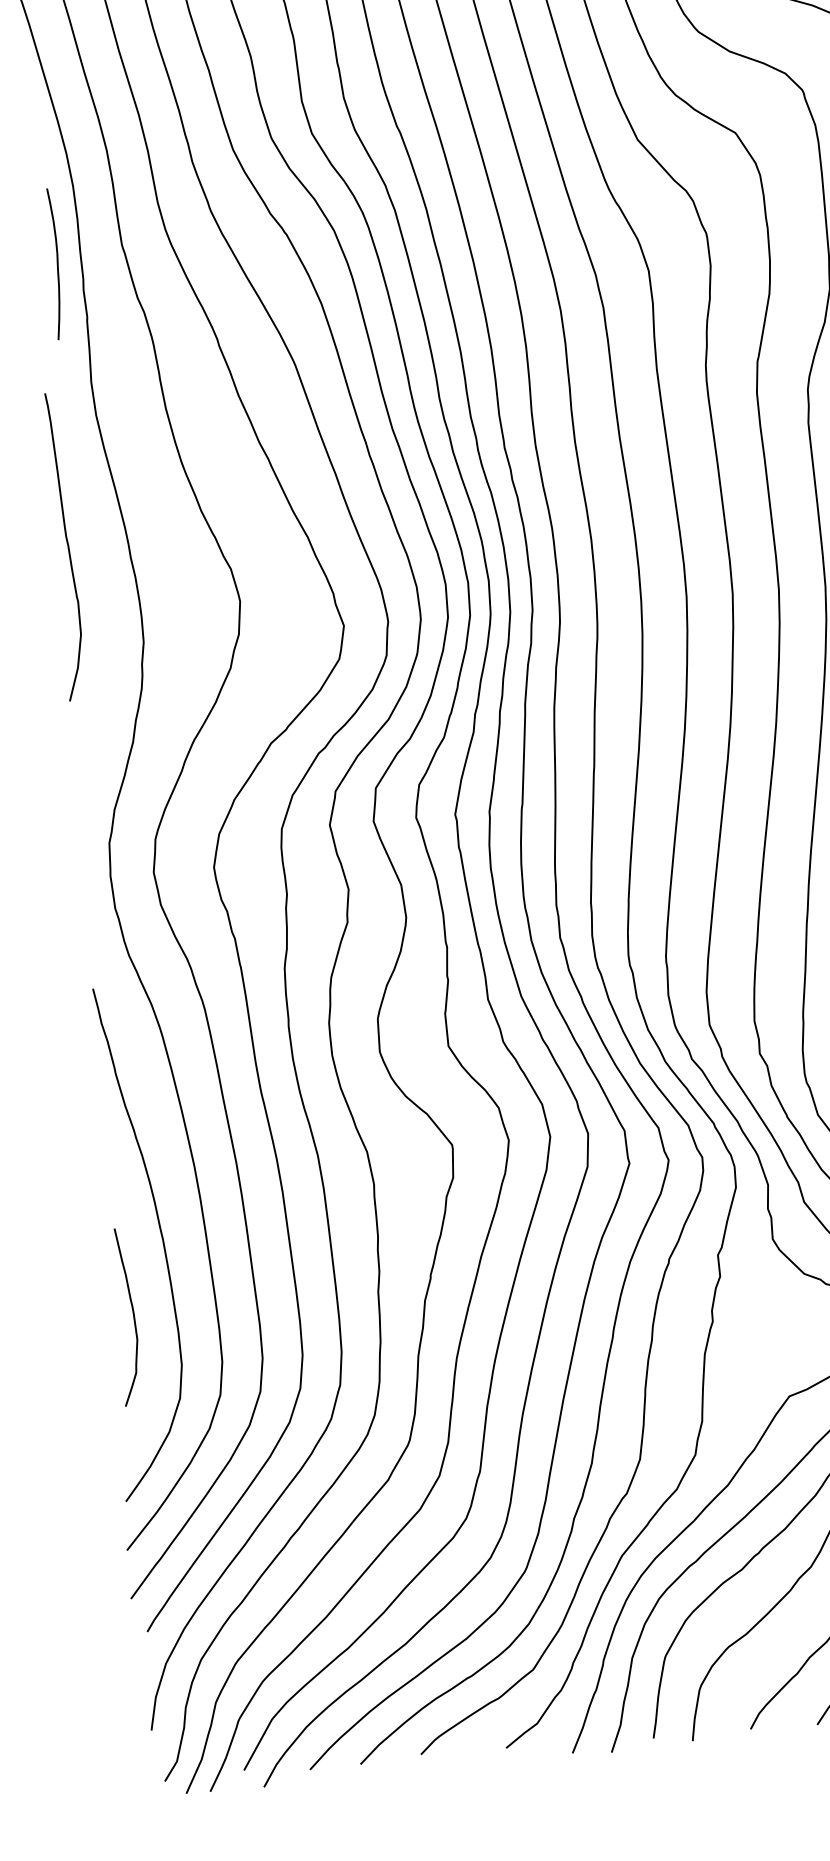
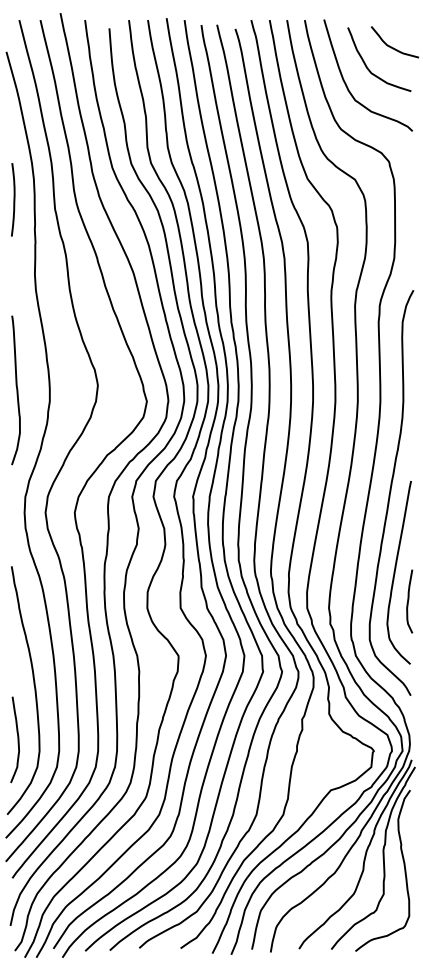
curve: (55, 263) -> (13, 199), moved
curve: (66, 546) -> (16, 390), moved
curve: (131, 1315) -> (17, 739), moved

